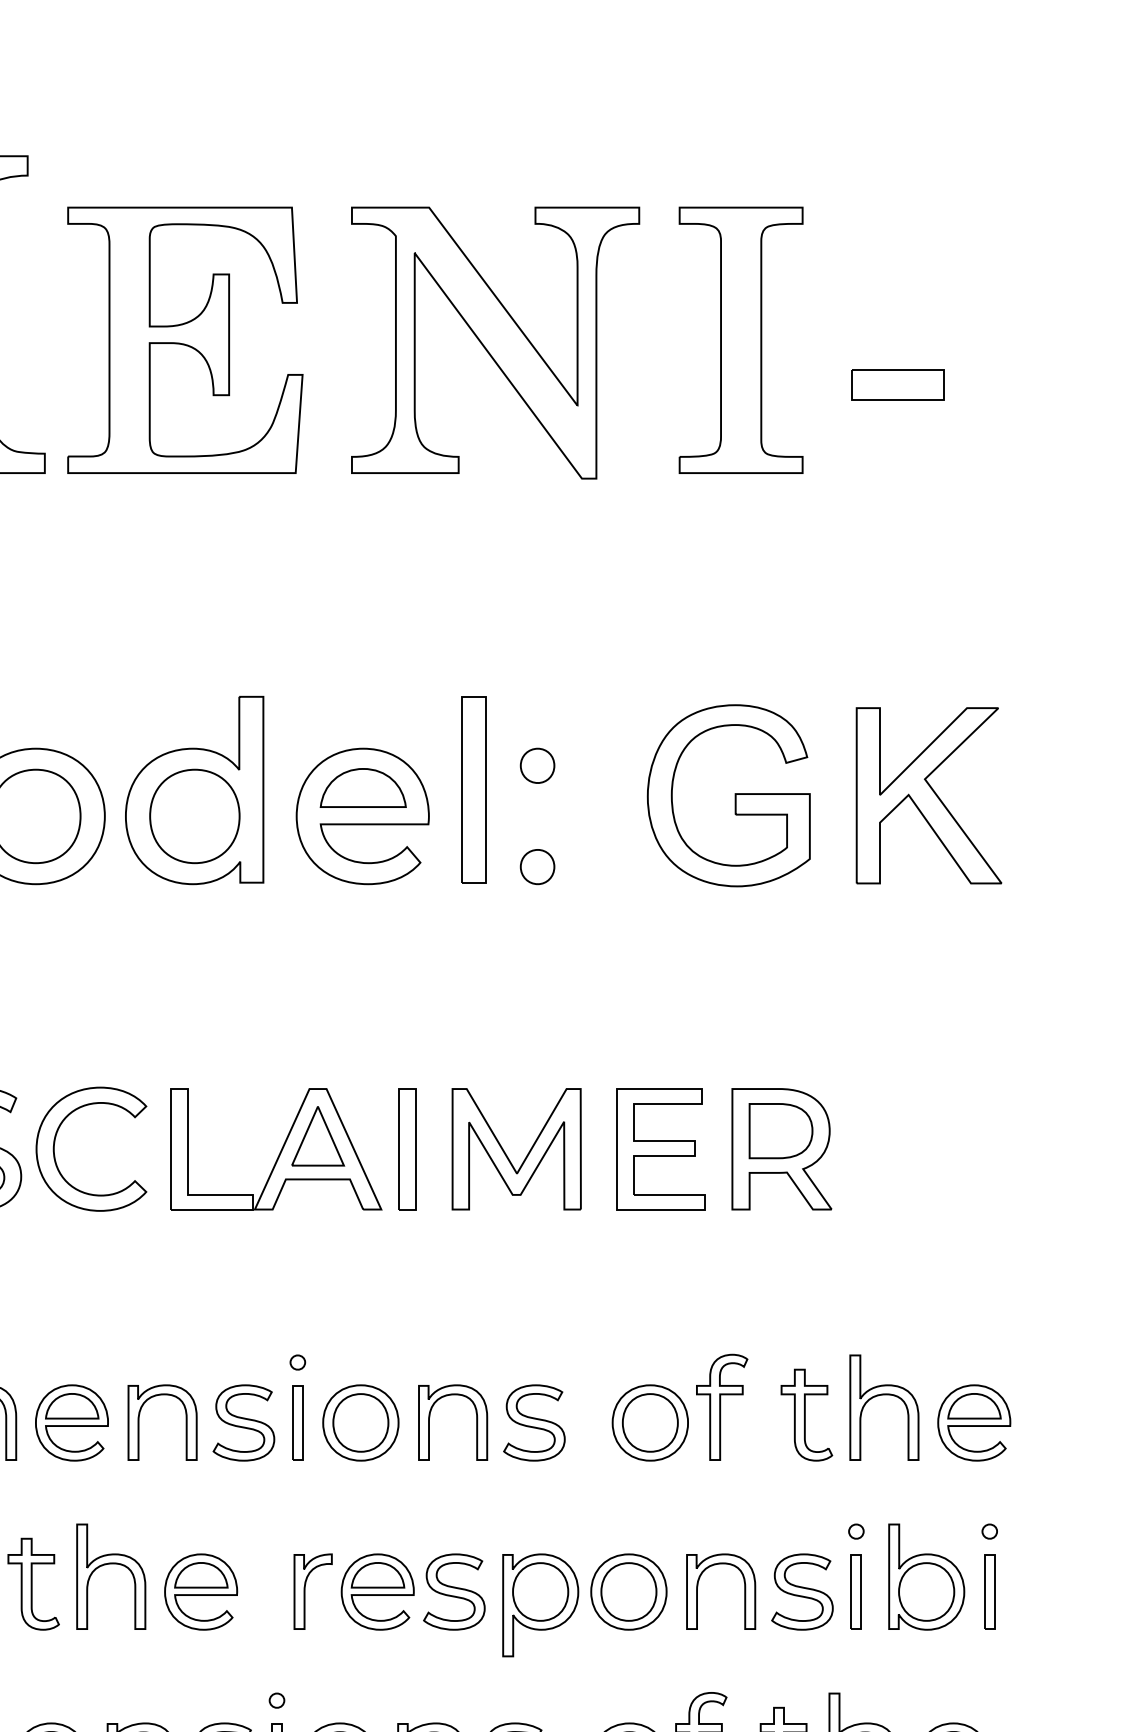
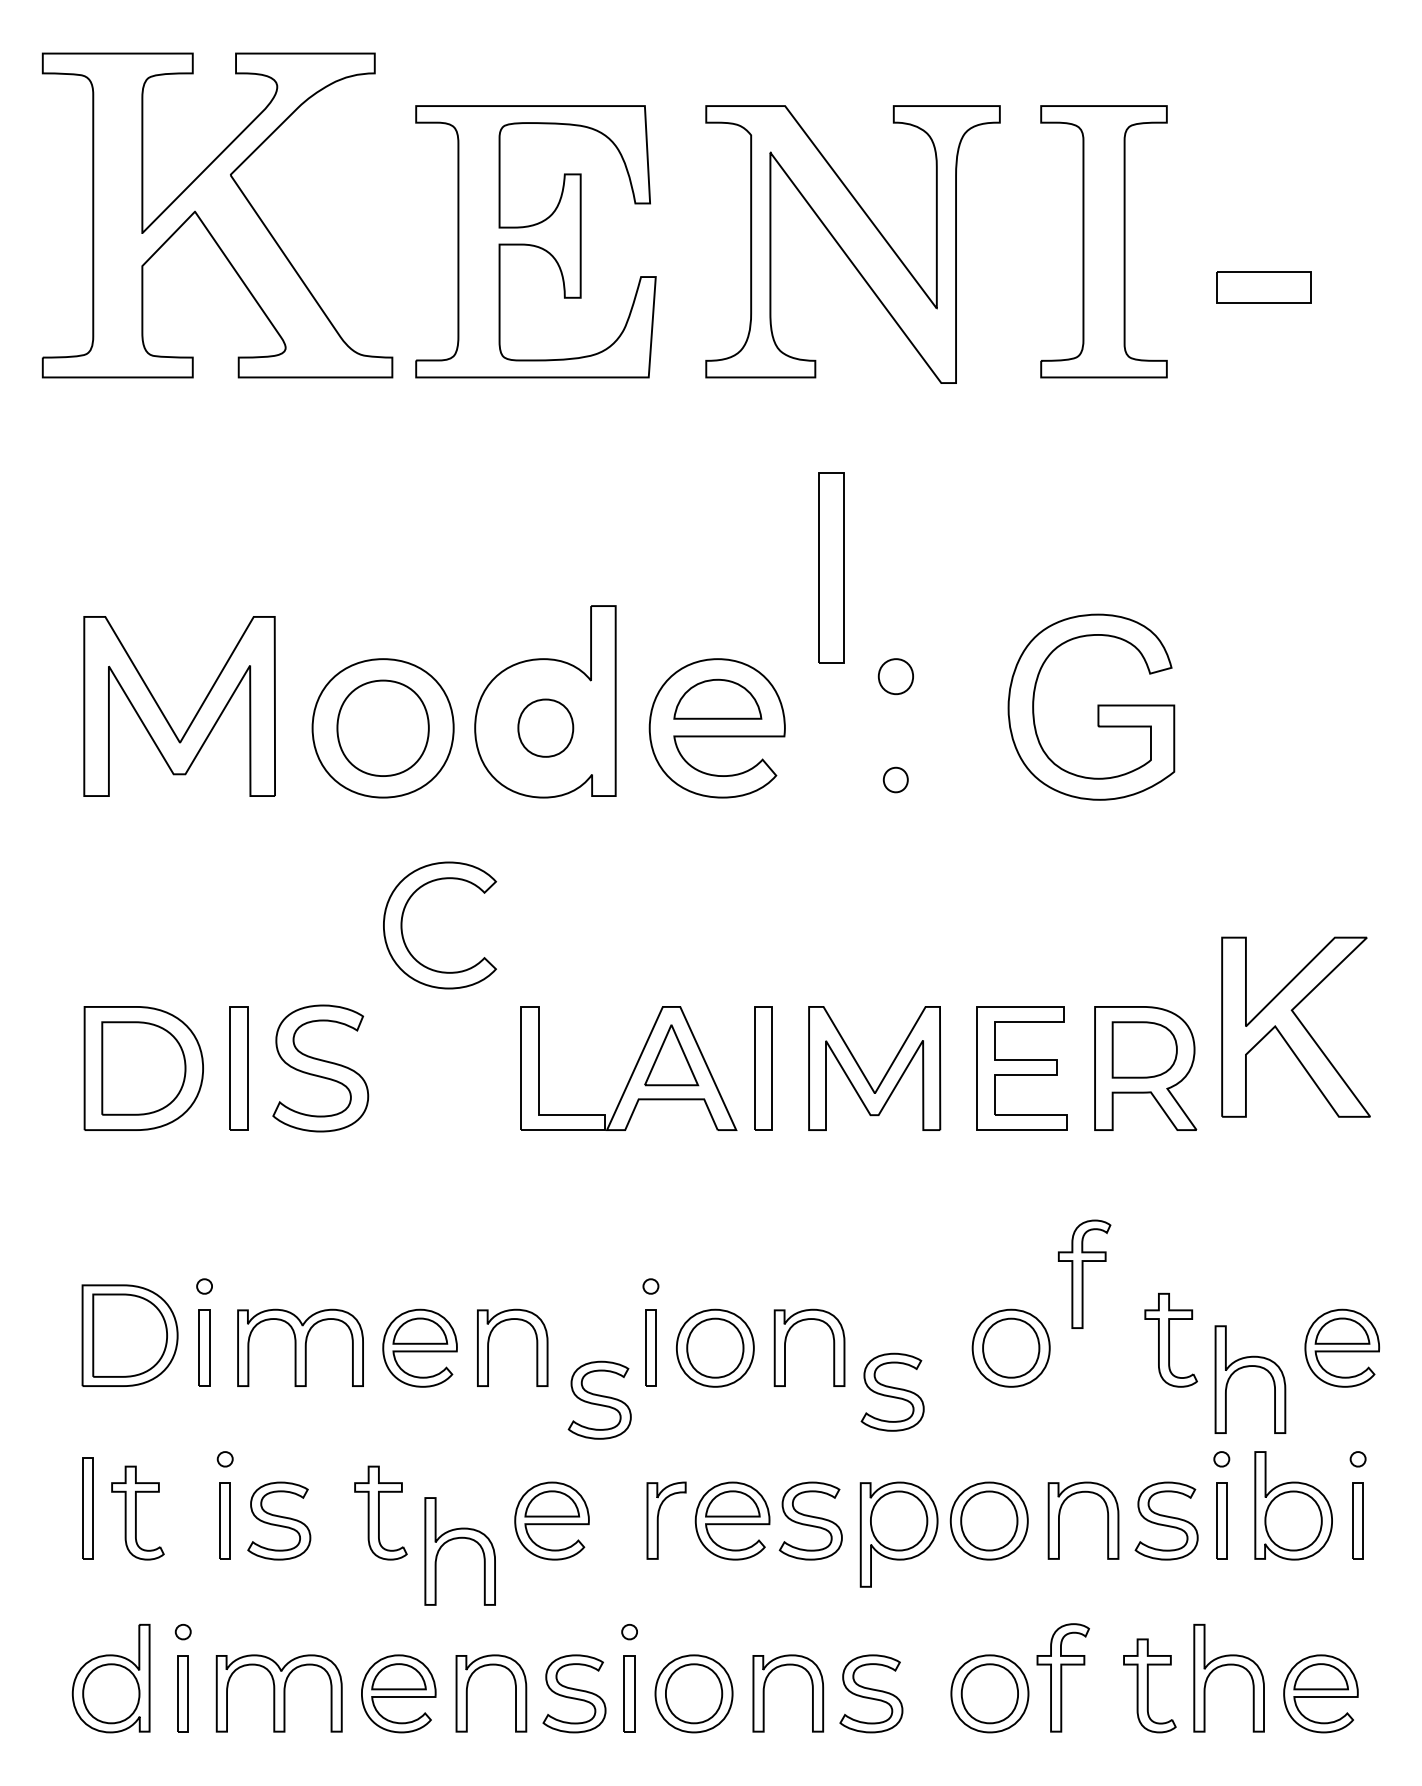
part: (474, 789) -> (831, 567), moved
part: (928, 795) -> (1295, 1026), moved
part: (194, 815) -> (545, 727), size x0.6
part: (537, 866) -> (895, 779), size x0.7
part: (54, 1149) -> (402, 925), moved
part: (882, 1395) -> (1248, 1367), moved
part: (722, 1406) -> (1084, 1273), moved
part: (243, 1422) -> (599, 1399), moved
part: (534, 1422) -> (892, 1391), moved
part: (108, 1565) -> (457, 1539), moved

